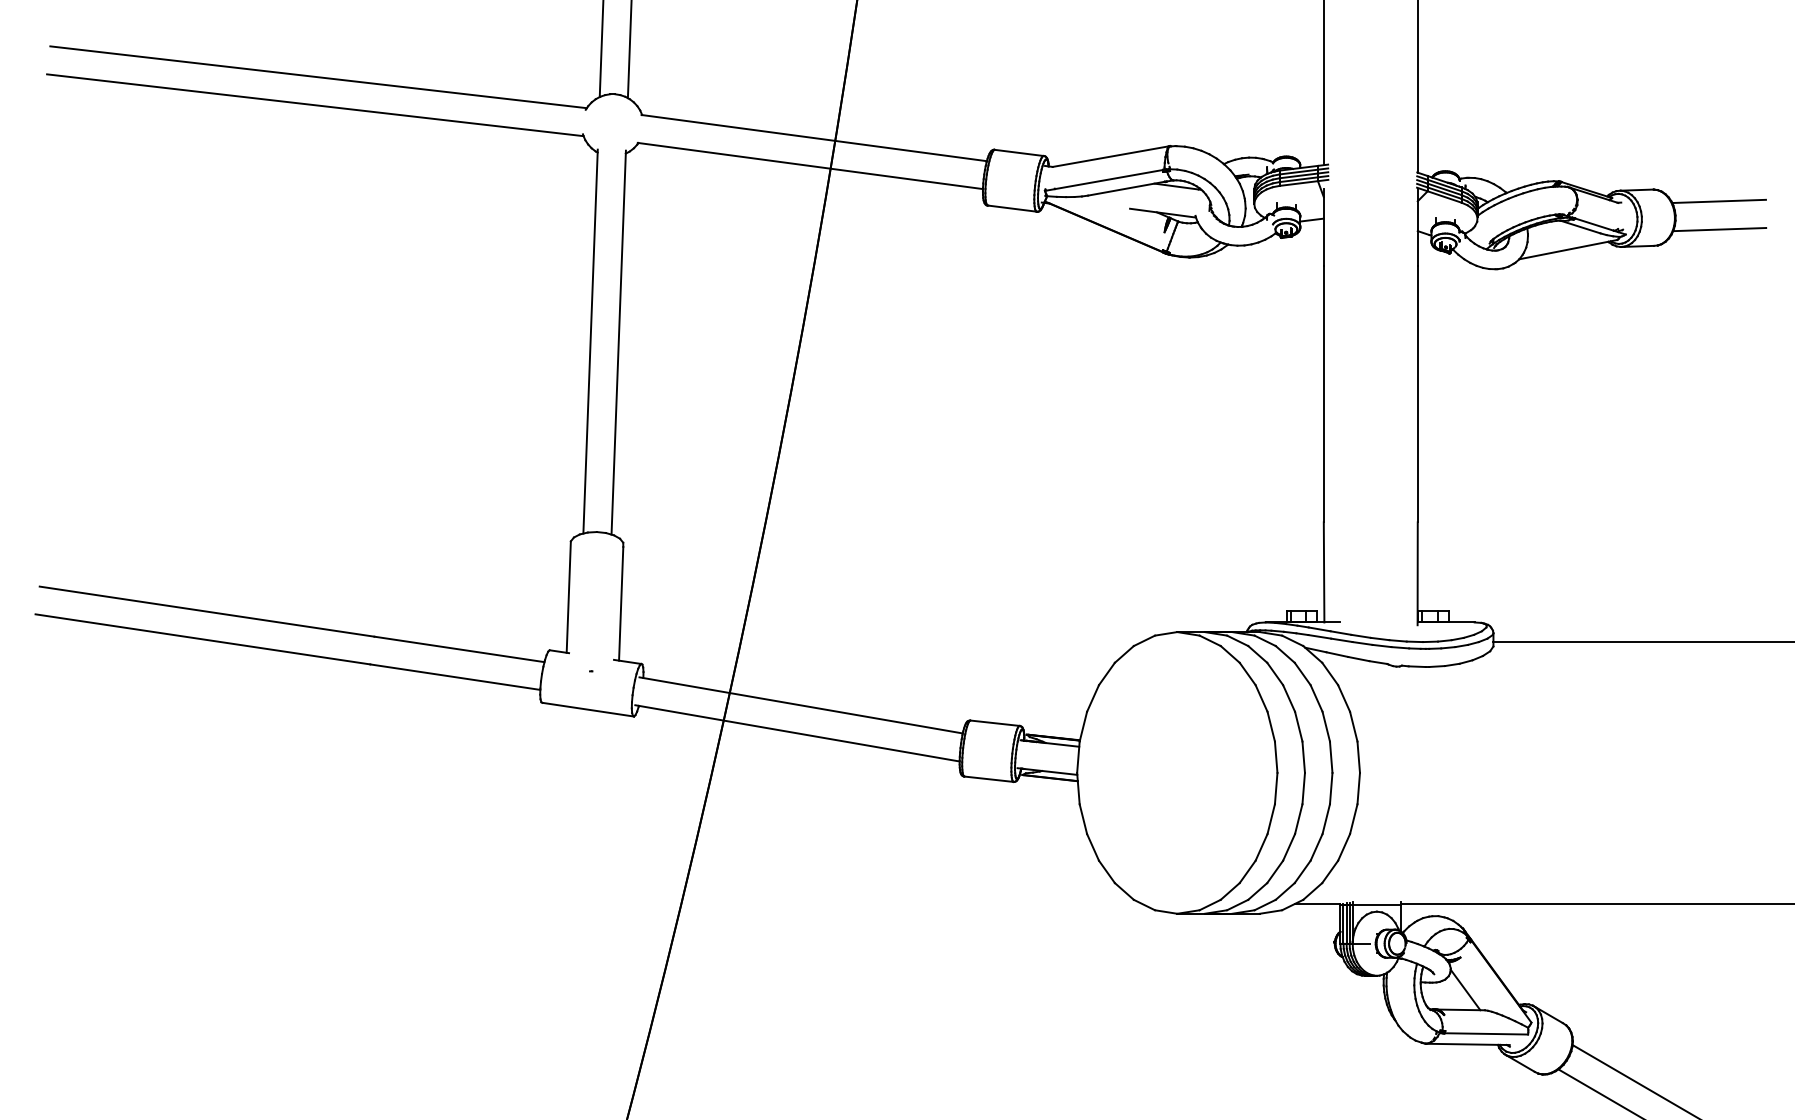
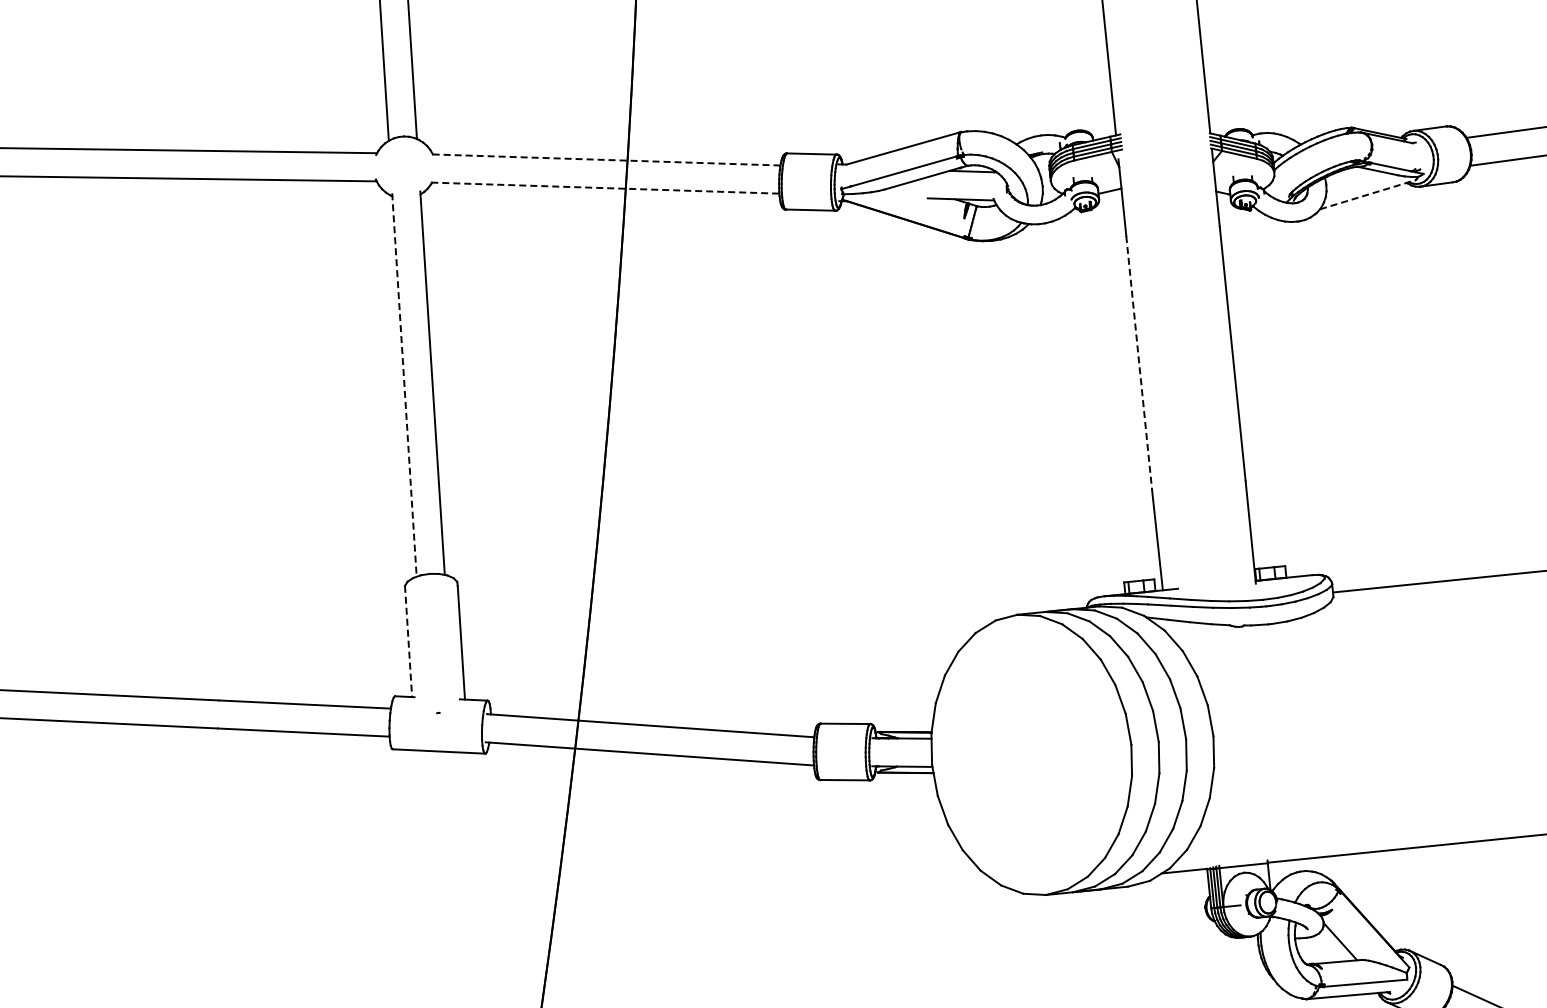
line: (813, 138) -> (605, 160), solid -> dashed
line: (810, 166) -> (605, 188), solid -> dashed
line: (1568, 249) -> (1368, 194), solid -> dashed
line: (590, 342) -> (404, 385), solid -> dashed
line: (1323, 394) -> (1138, 363), solid -> dashed
line: (568, 597) -> (408, 641), solid -> dashed

